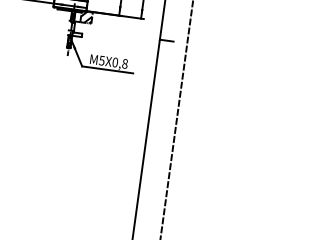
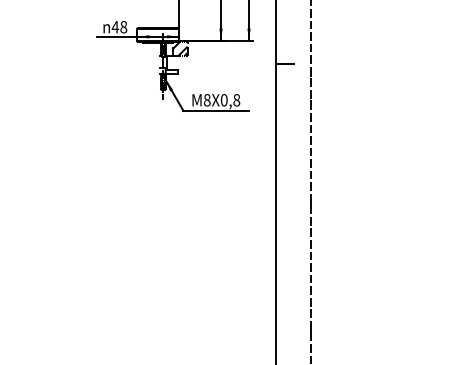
text: (101, 60) -> (206, 100), M5X0,8 -> M8X0,8

